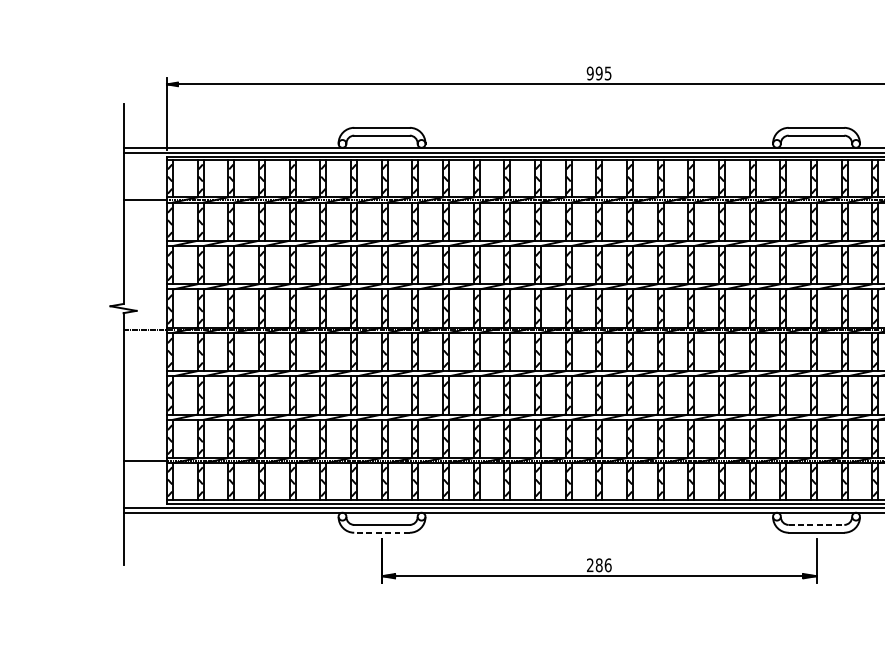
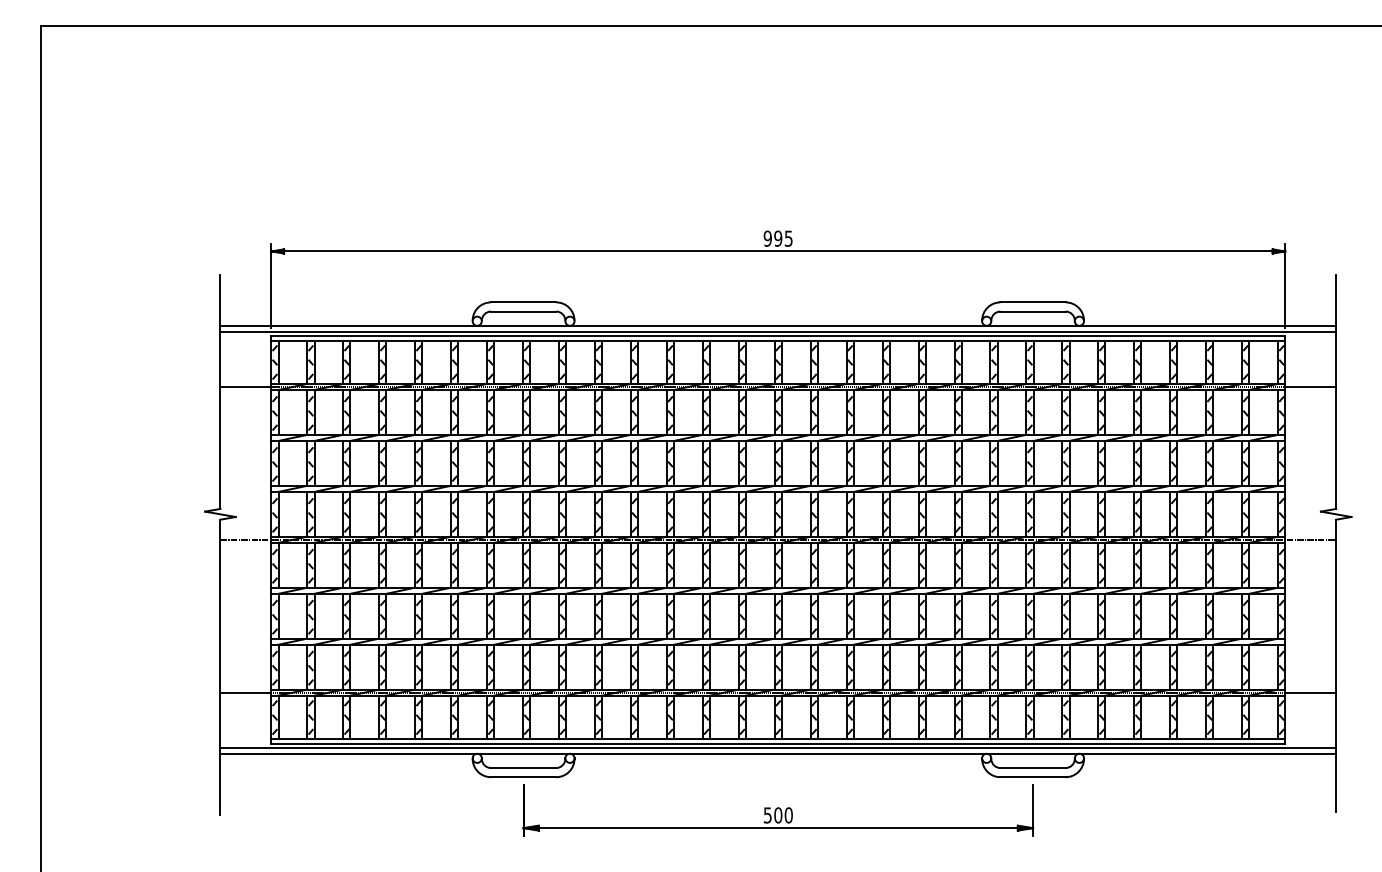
line: (816, 525) -> (1033, 768), dashed -> solid
line: (381, 533) -> (523, 777), dashed -> solid
text: (599, 565) -> (778, 815), 286 -> 500

